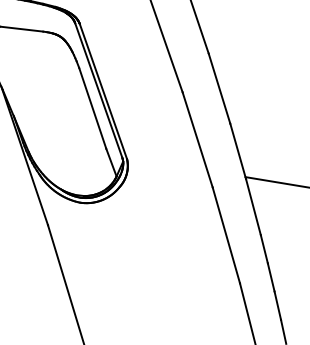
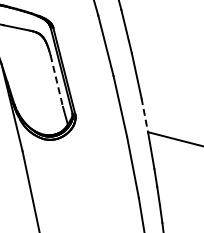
line: (92, 109) -> (56, 81), solid -> dashed
line: (237, 150) -> (144, 115), solid -> dashed

